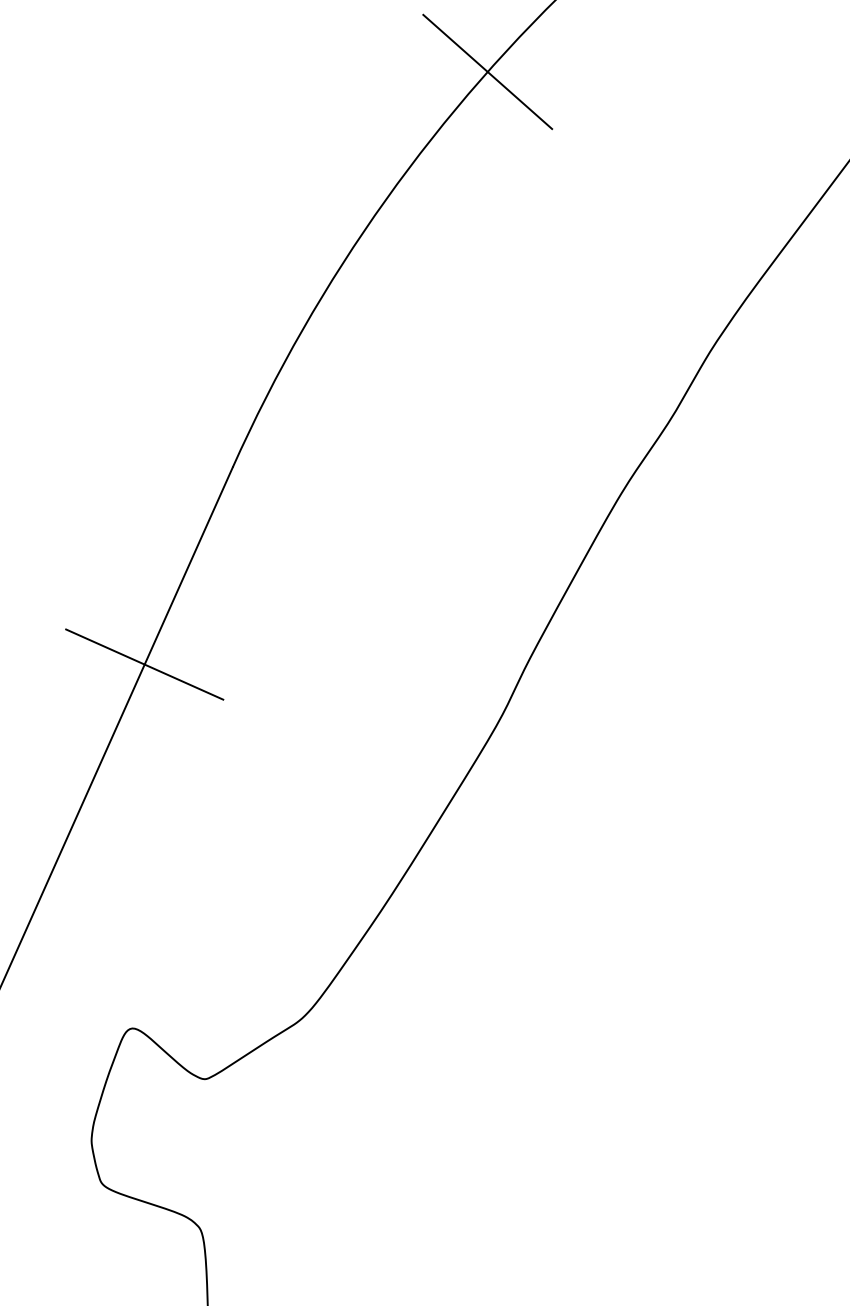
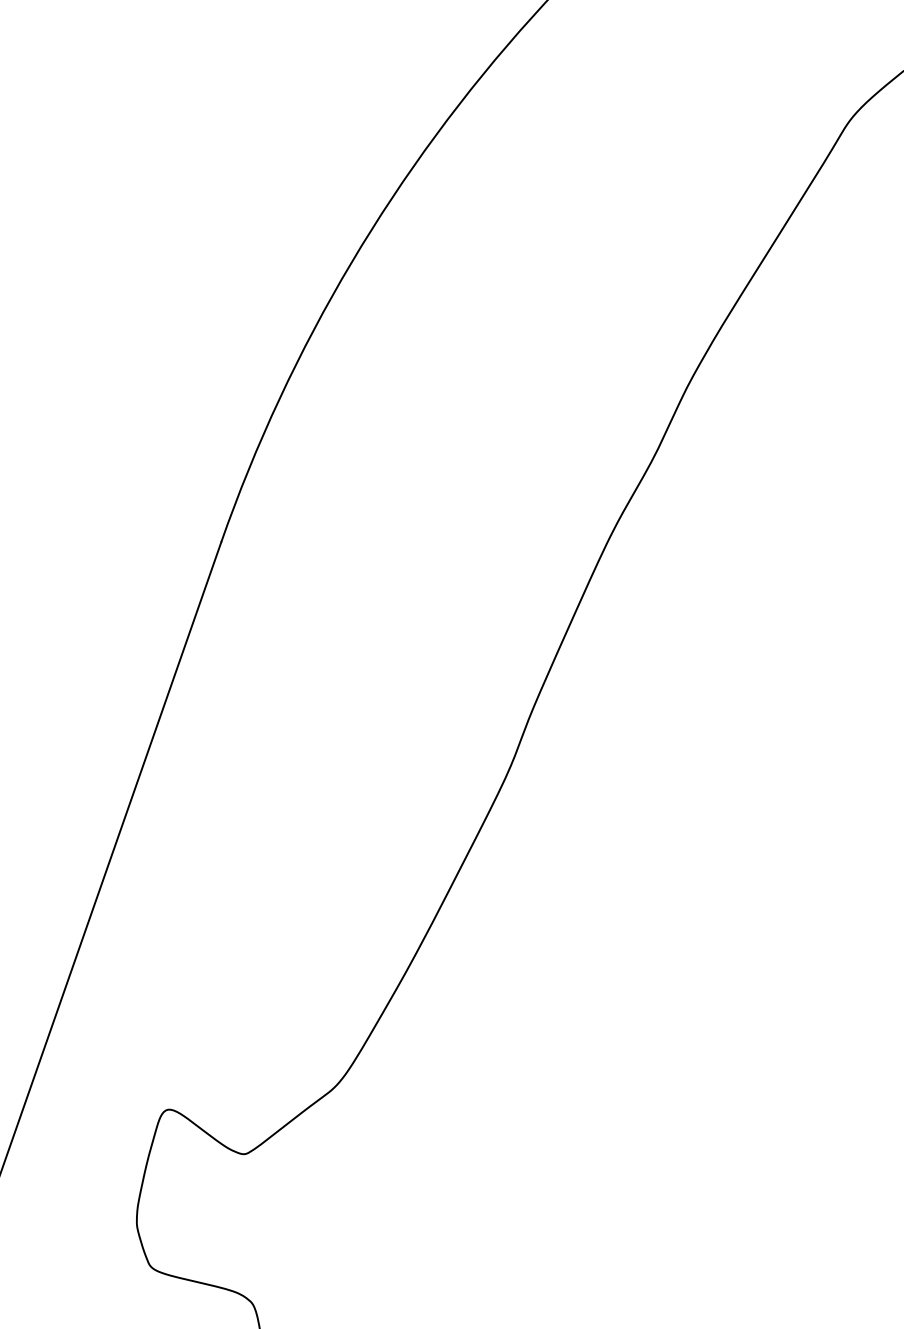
line: (487, 71) -> (442, 126), removed
line: (144, 663) -> (149, 745), removed

